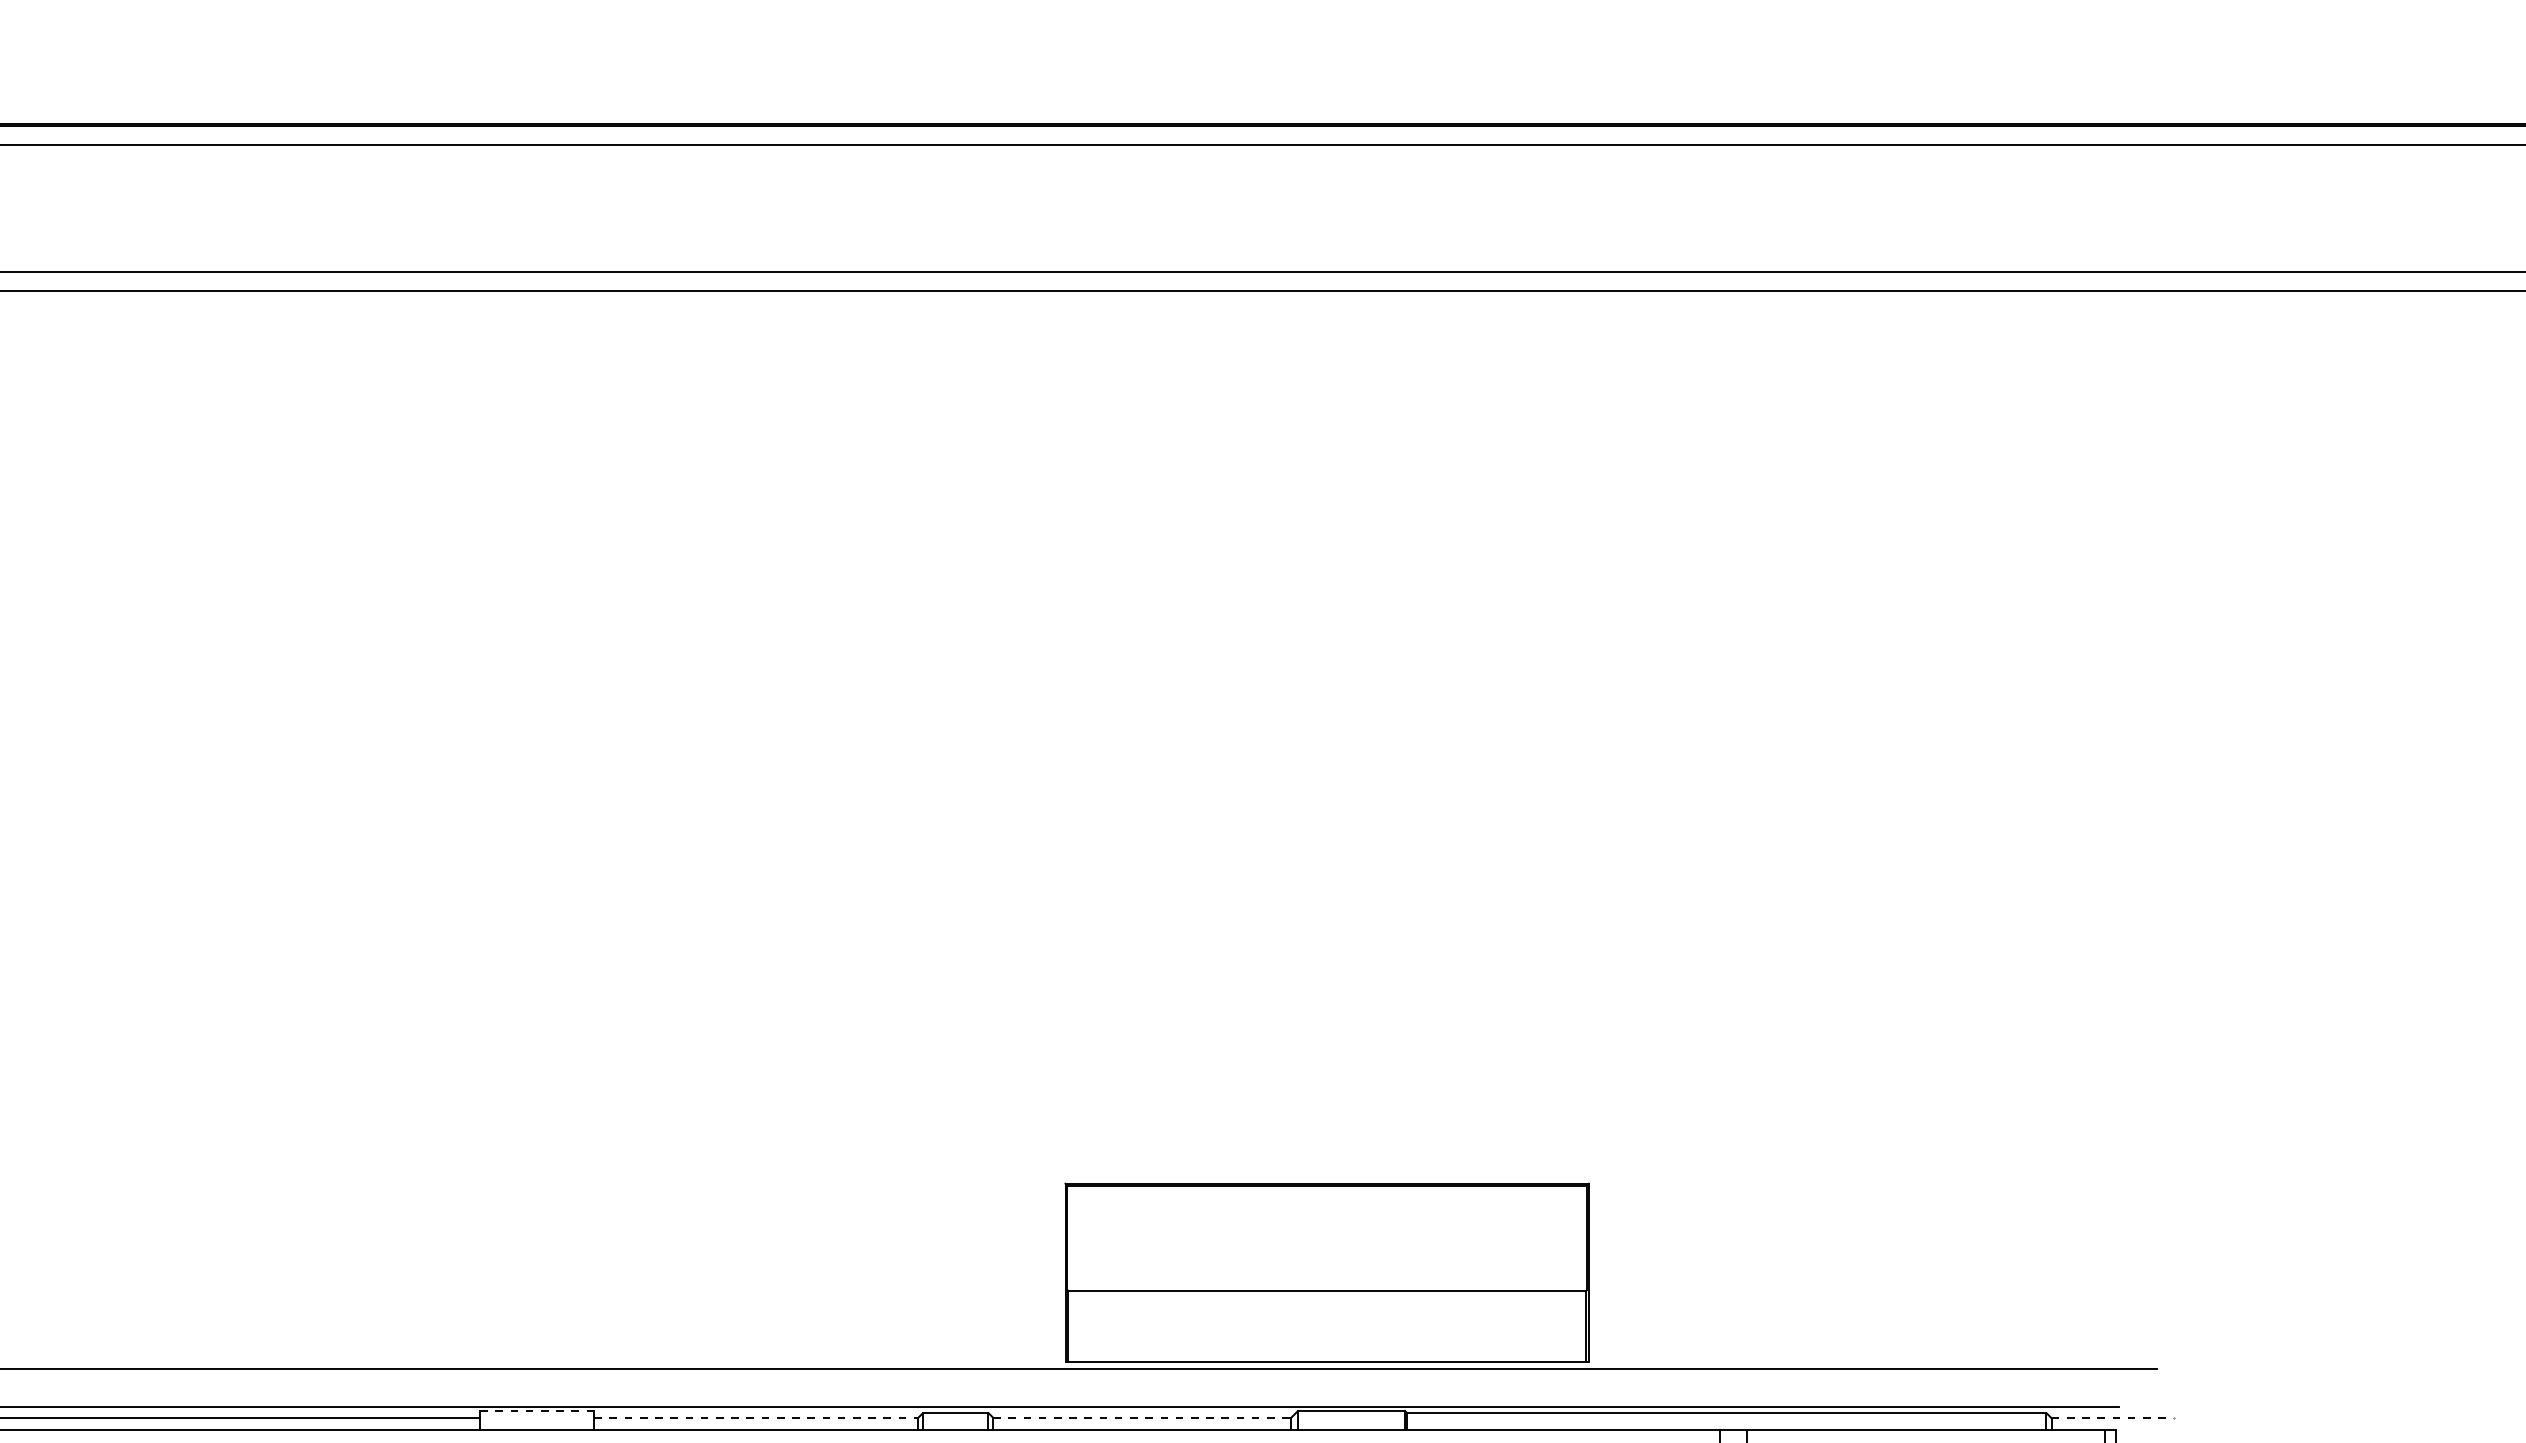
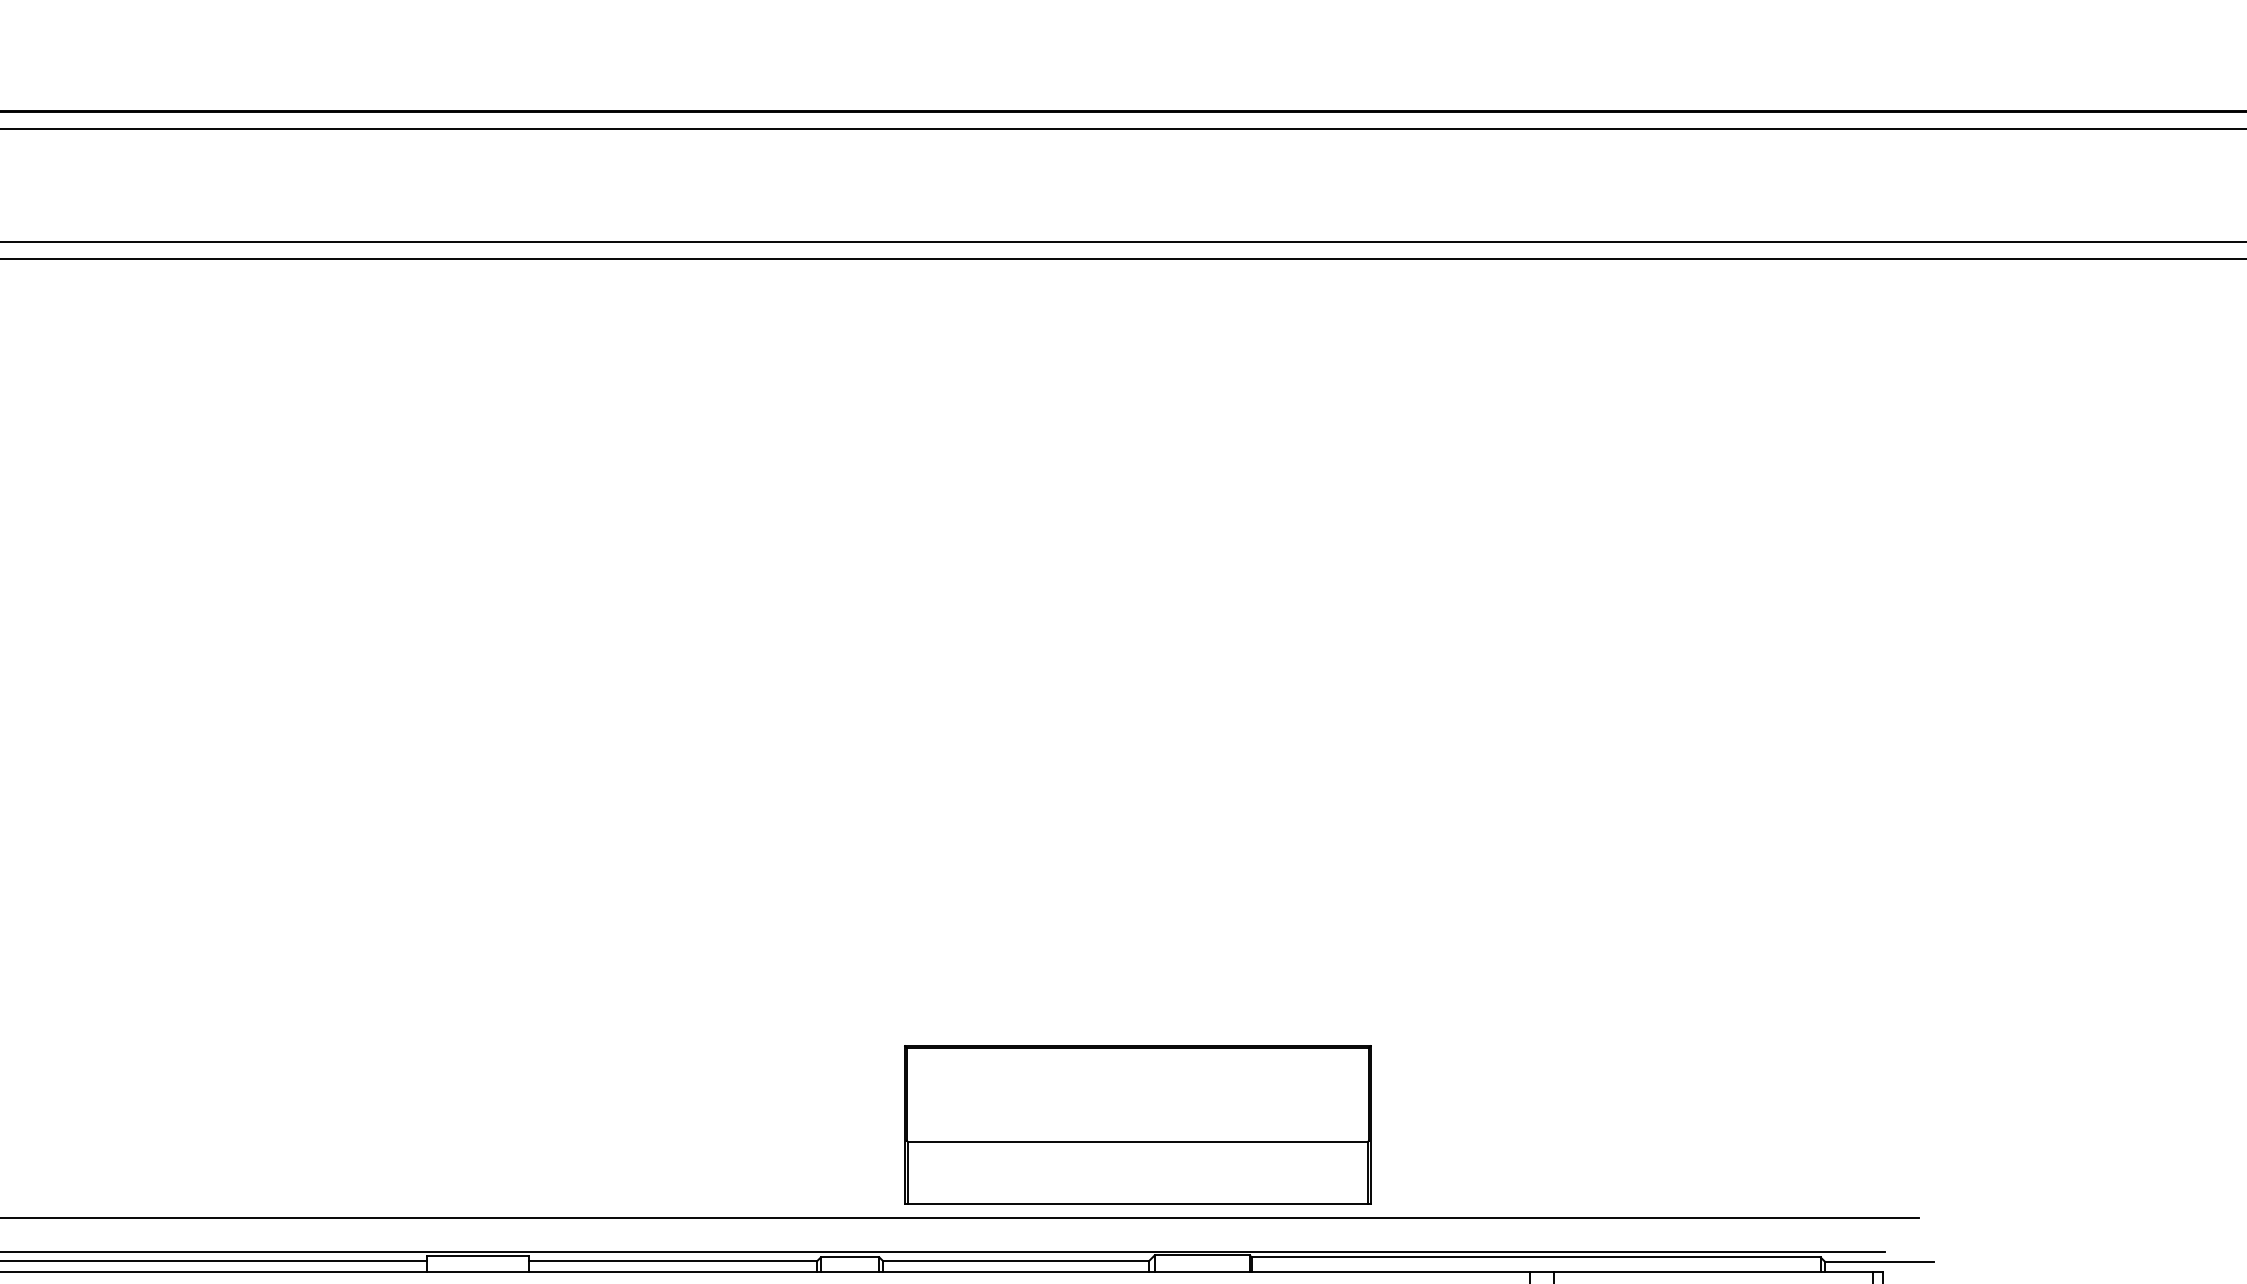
part: (1326, 1272) -> (1137, 1125), moved
line: (537, 1411) -> (478, 1255), dashed -> solid
line: (756, 1417) -> (672, 1261), dashed -> solid
line: (1142, 1417) -> (1016, 1261), dashed -> solid
line: (2112, 1418) -> (1879, 1262), dashed -> solid

